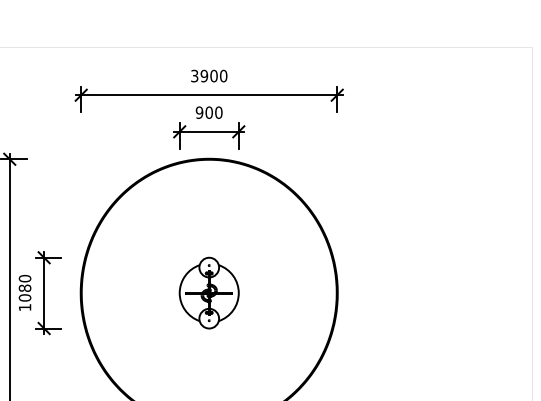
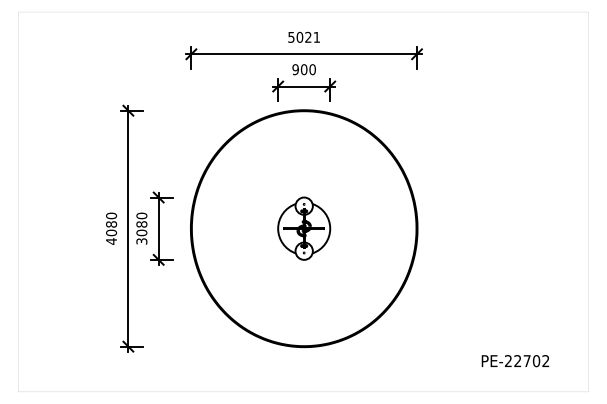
text: (209, 75) -> (304, 36), 3900 -> 5021
text: (24, 307) -> (141, 241), 1080 -> 3080

